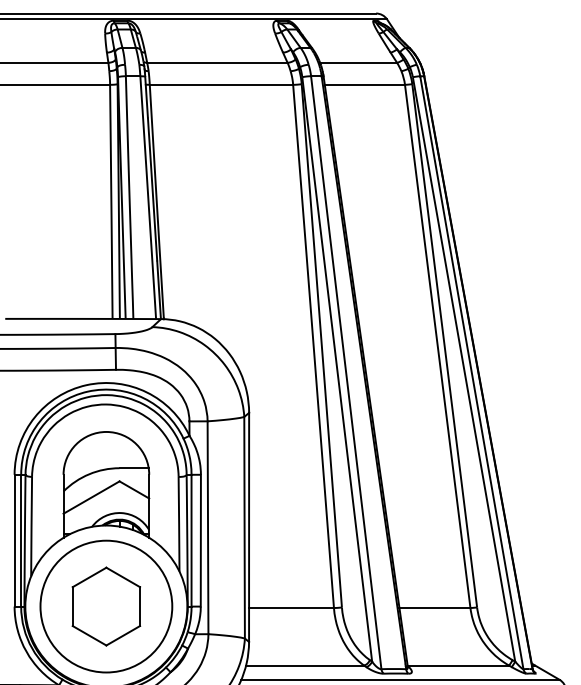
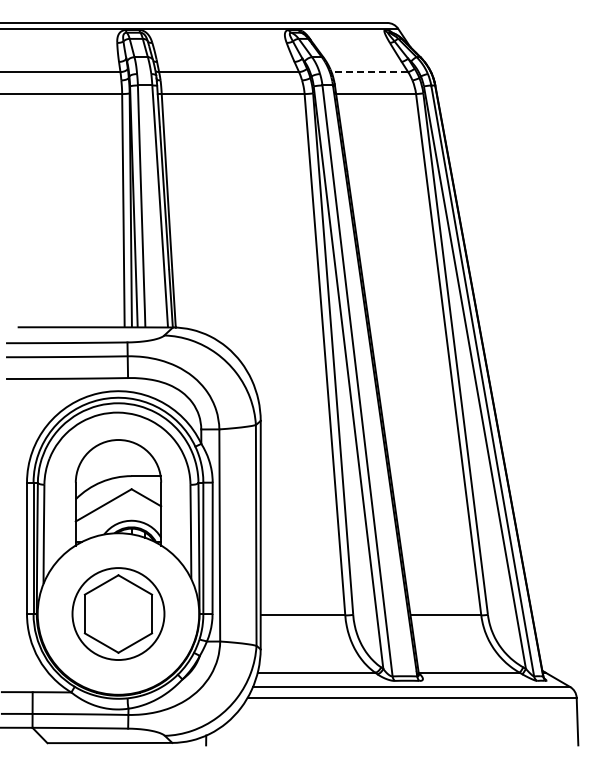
line: (358, 63) -> (369, 72), solid -> dashed
circle: (106, 606) -> (118, 613), size x0.7

